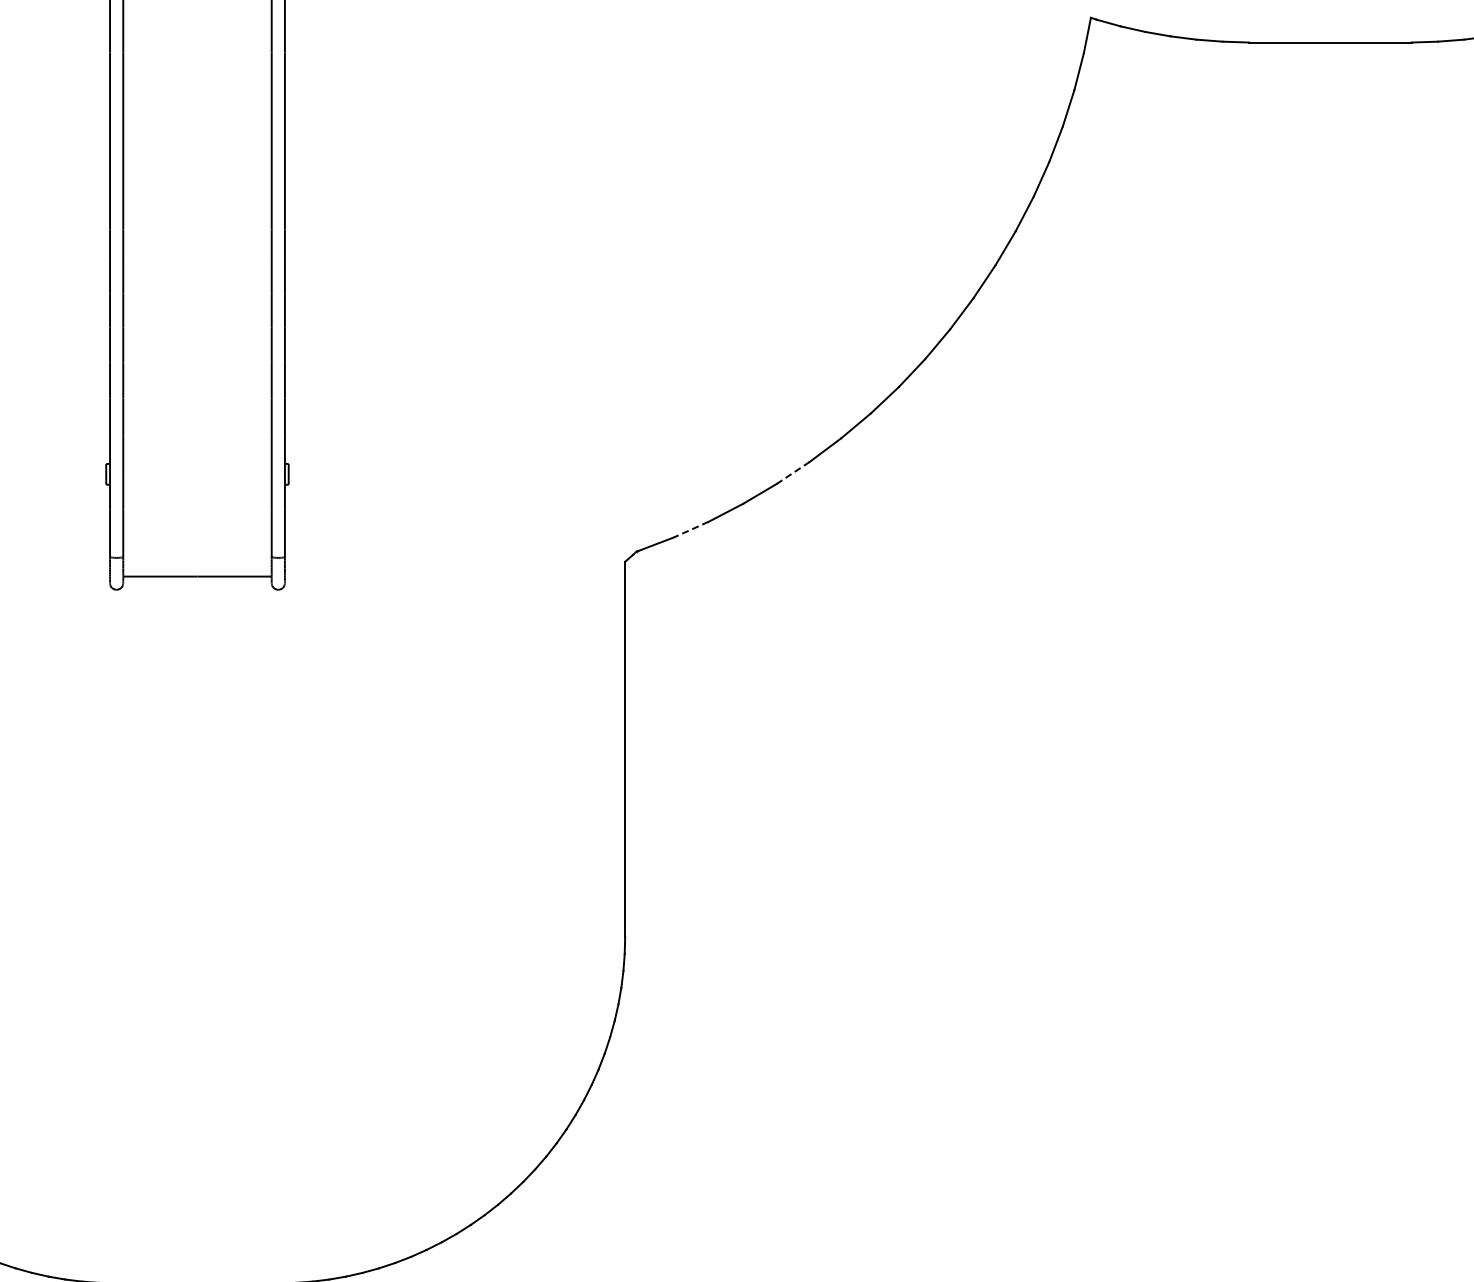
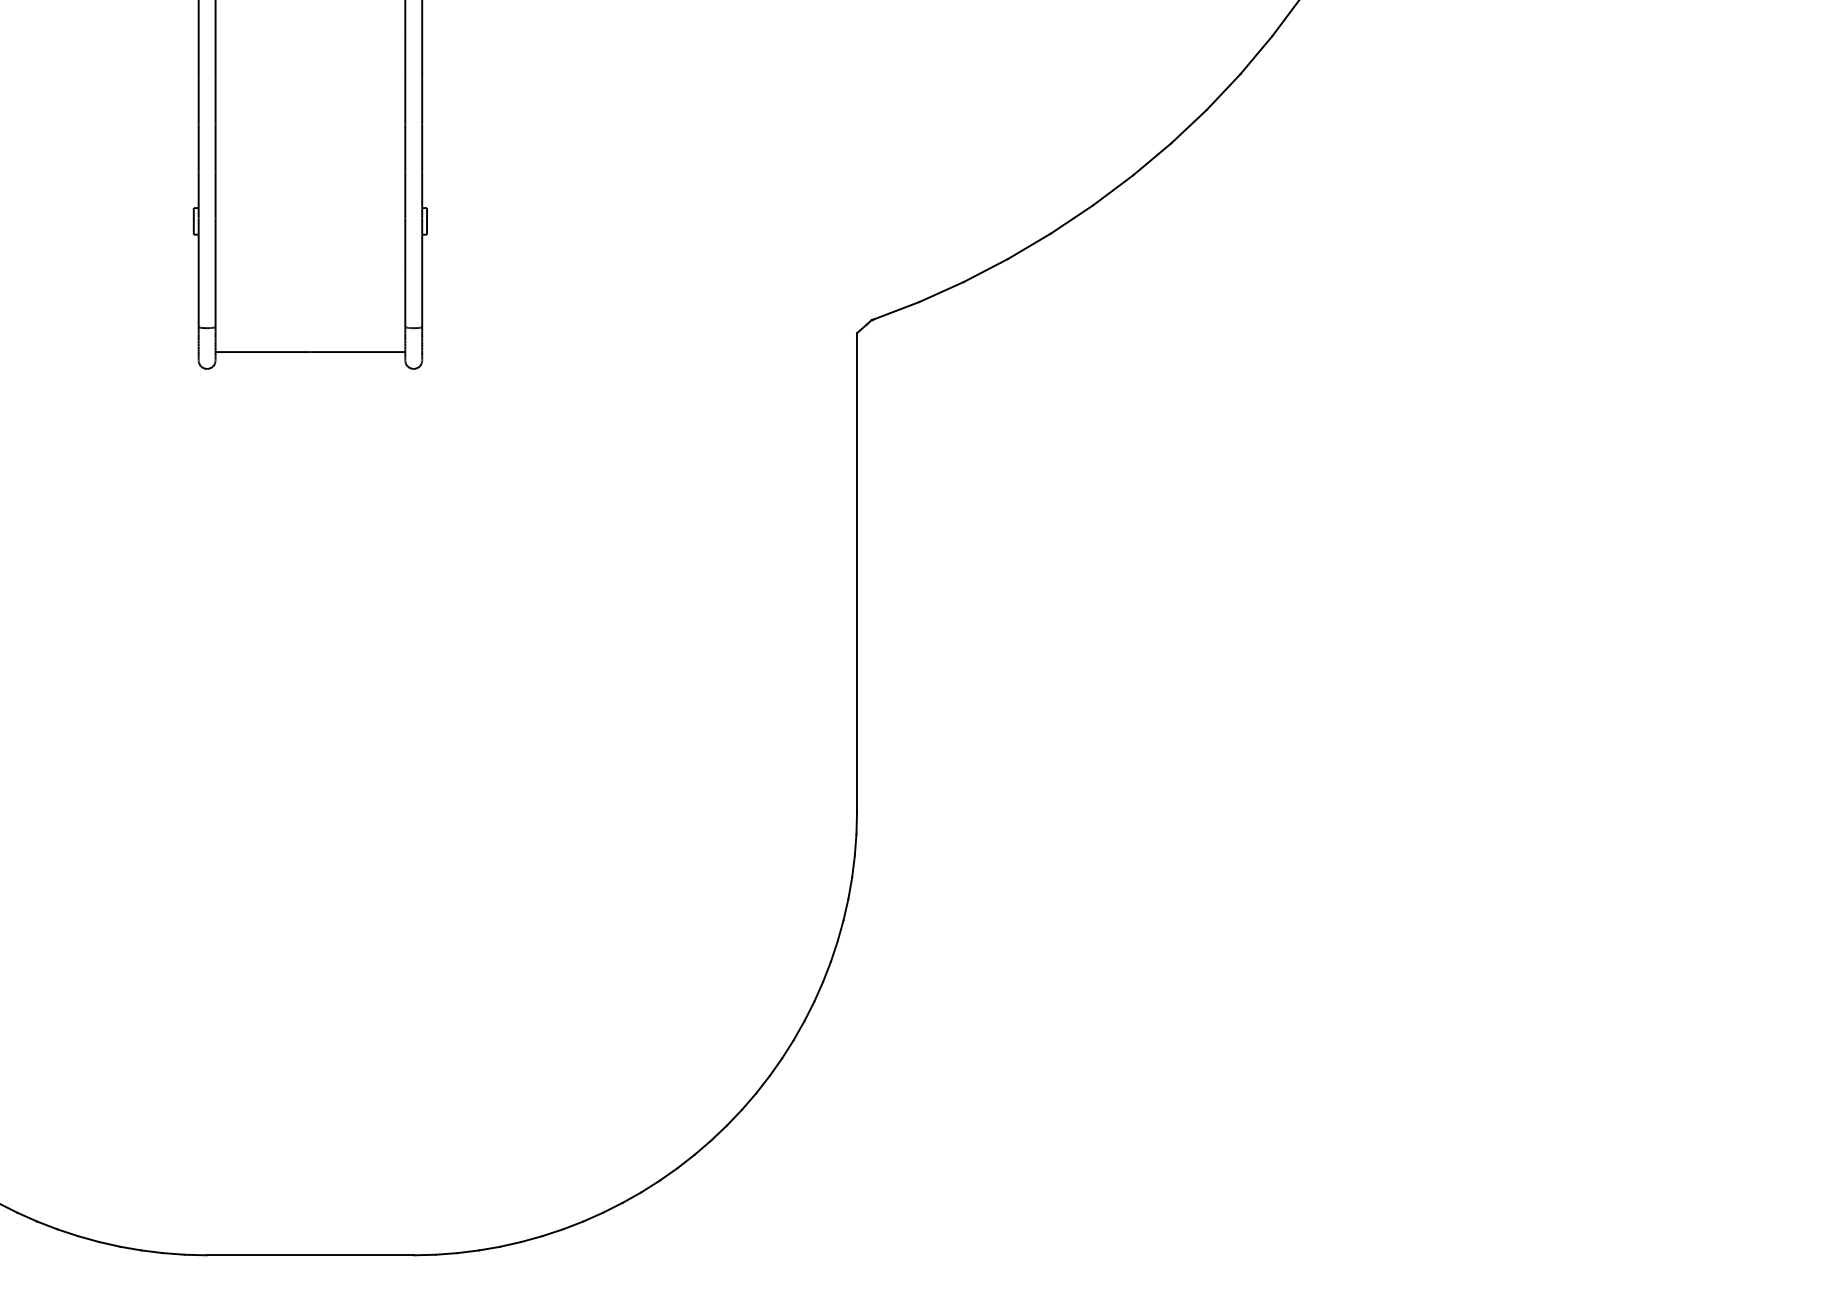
line: (793, 472) -> (1072, 219), dashed -> solid
line: (690, 529) -> (940, 291), dashed -> solid

